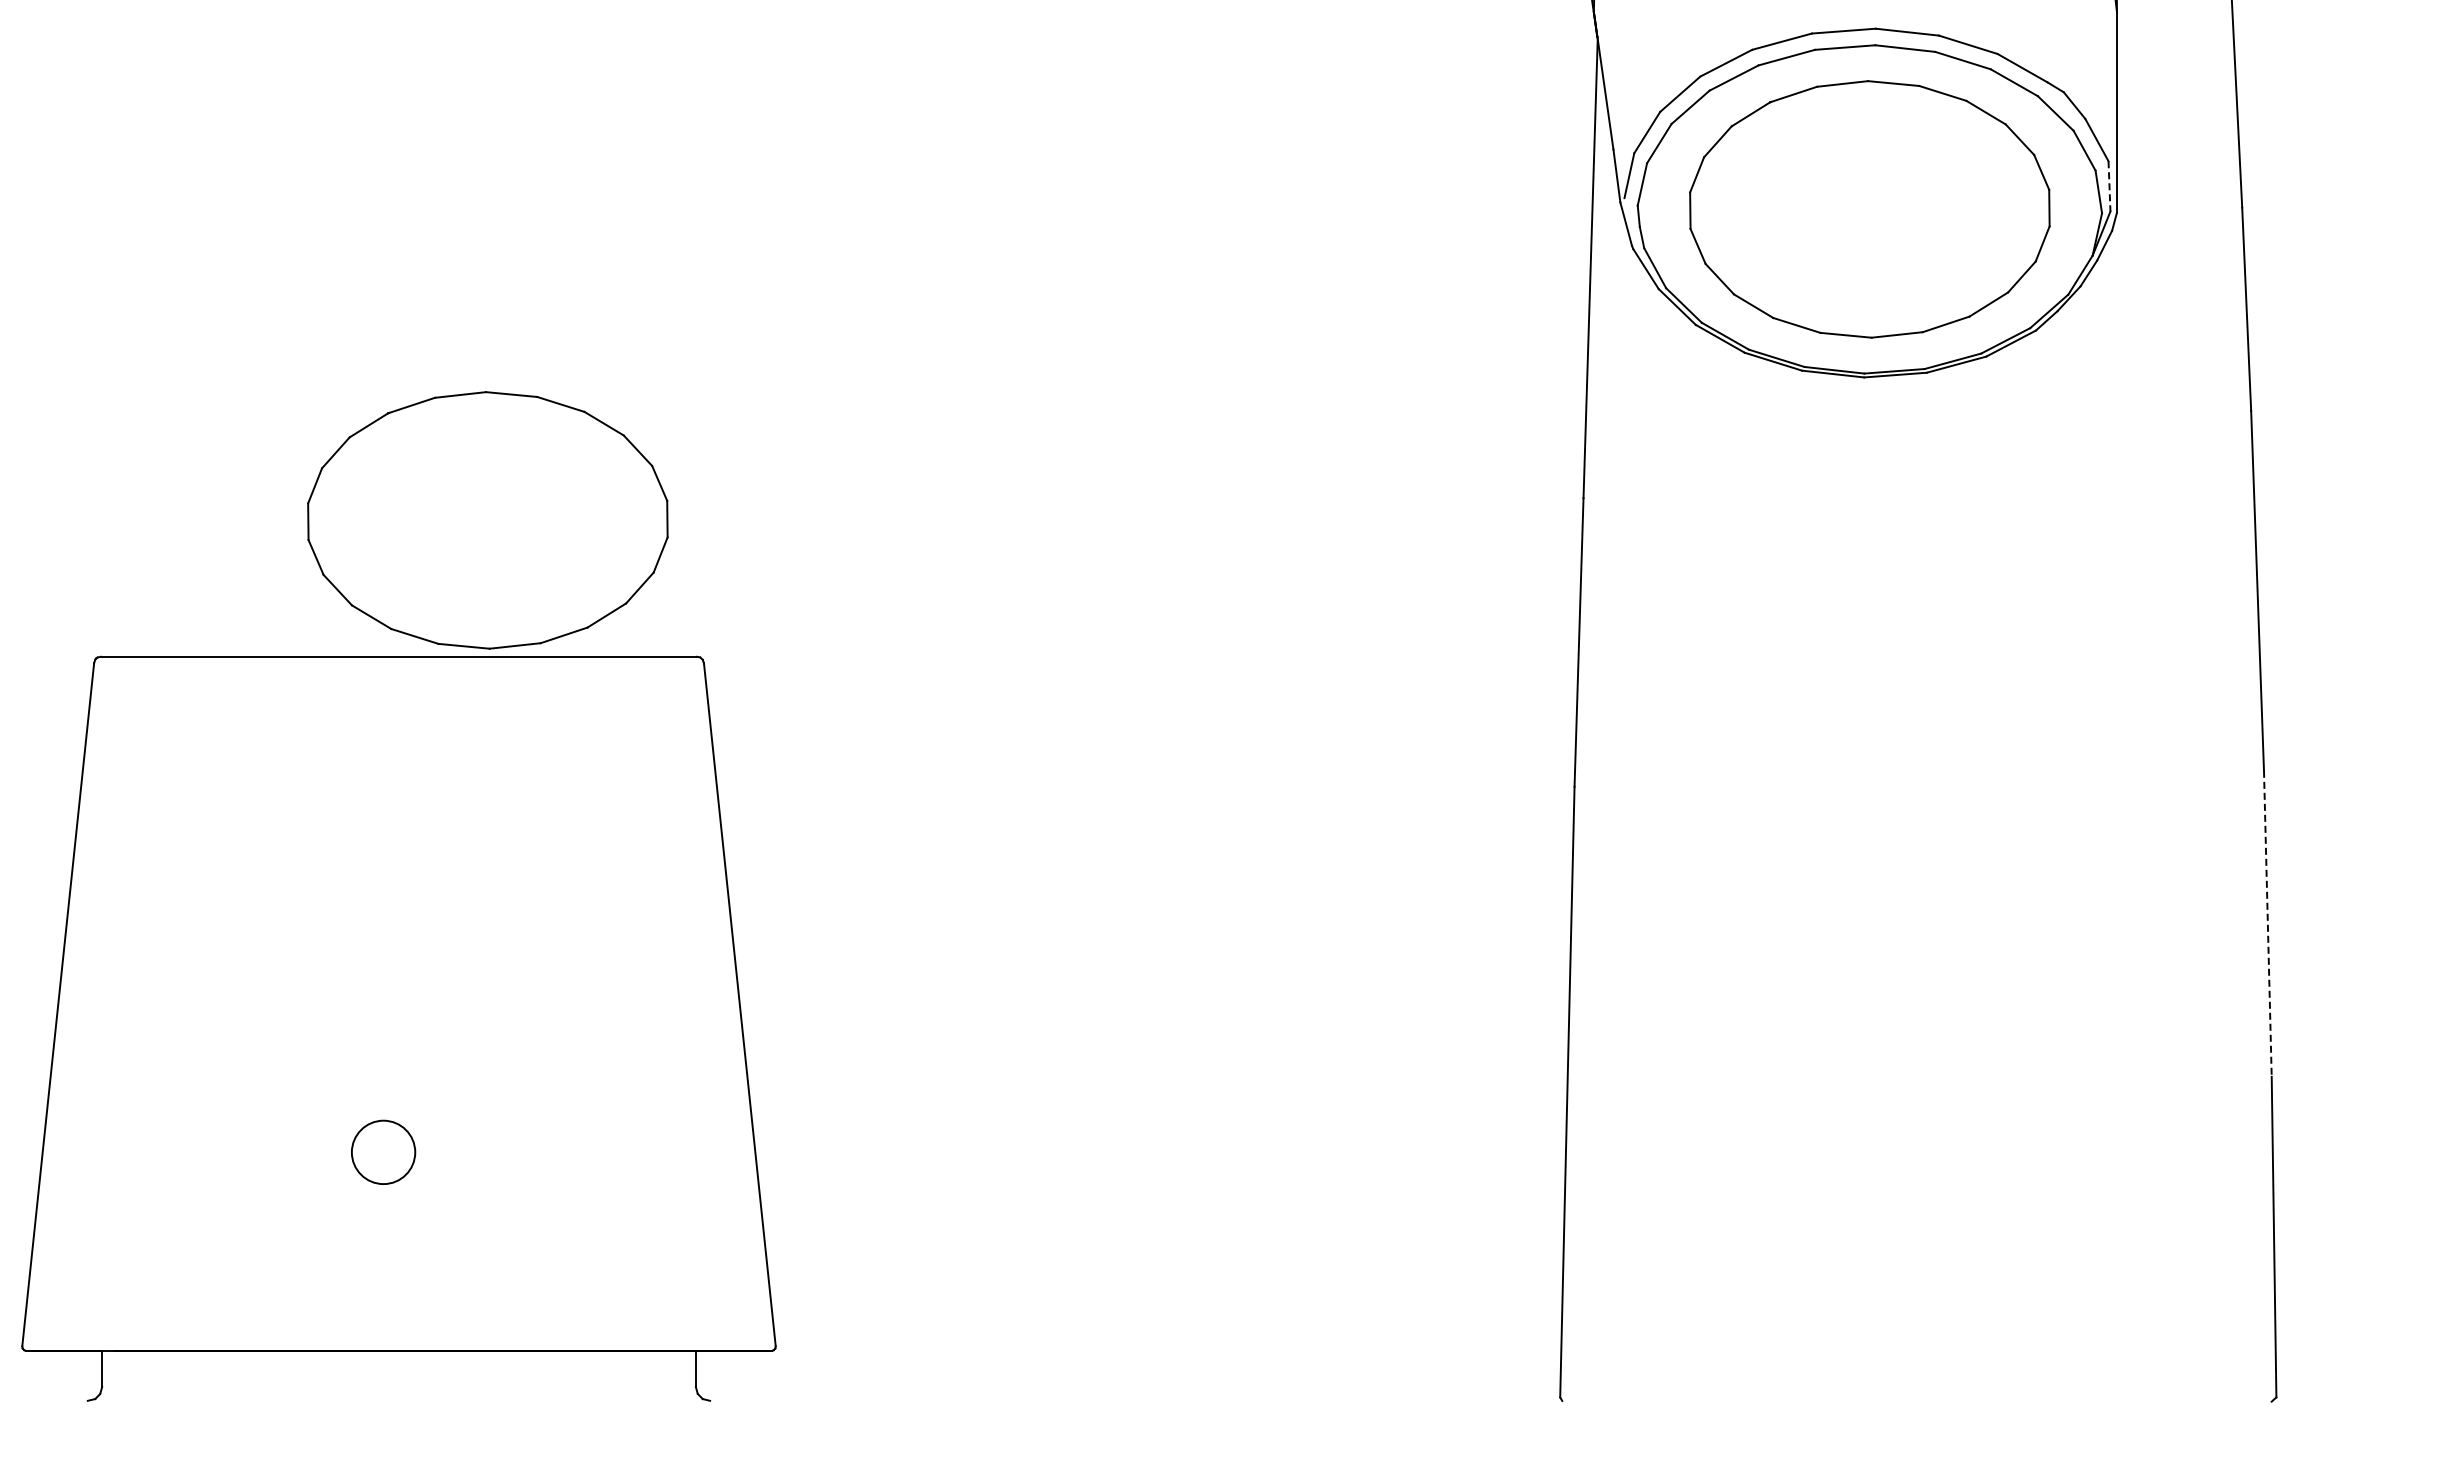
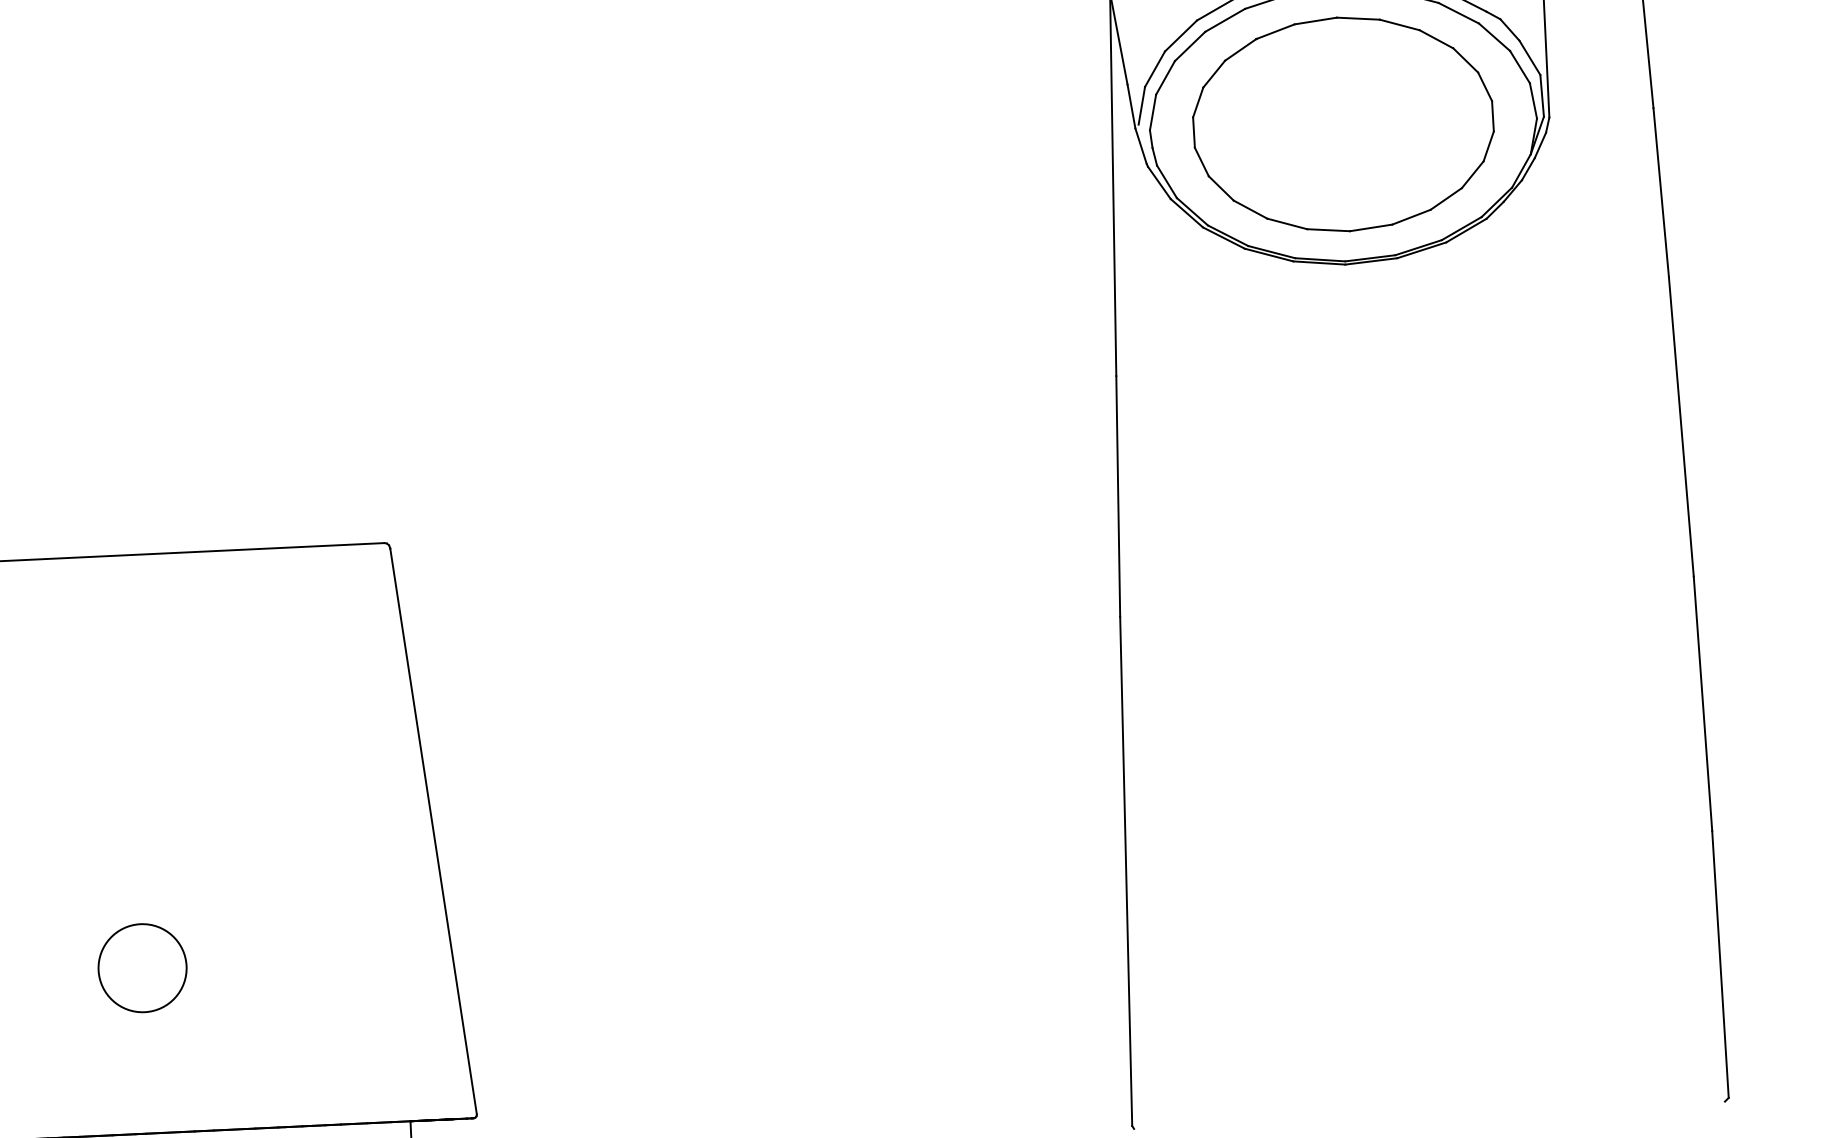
line: (2109, 186) -> (1542, 95), dashed -> solid
part: (487, 520) -> (204, 437), removed
line: (2267, 924) -> (1702, 704), dashed -> solid
circle: (383, 1152) -> (142, 968), size x1.67

